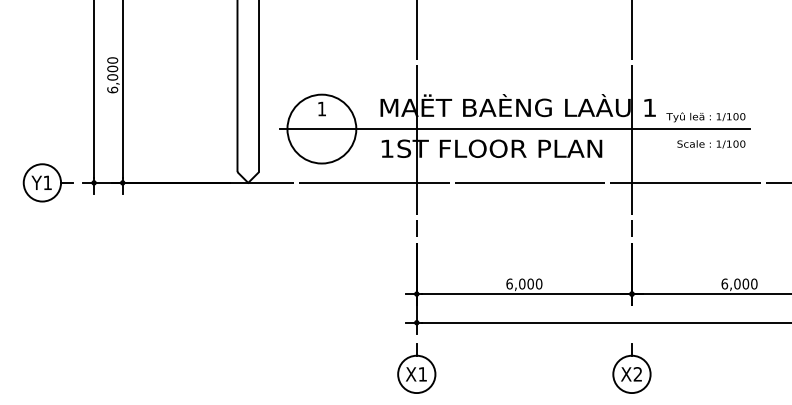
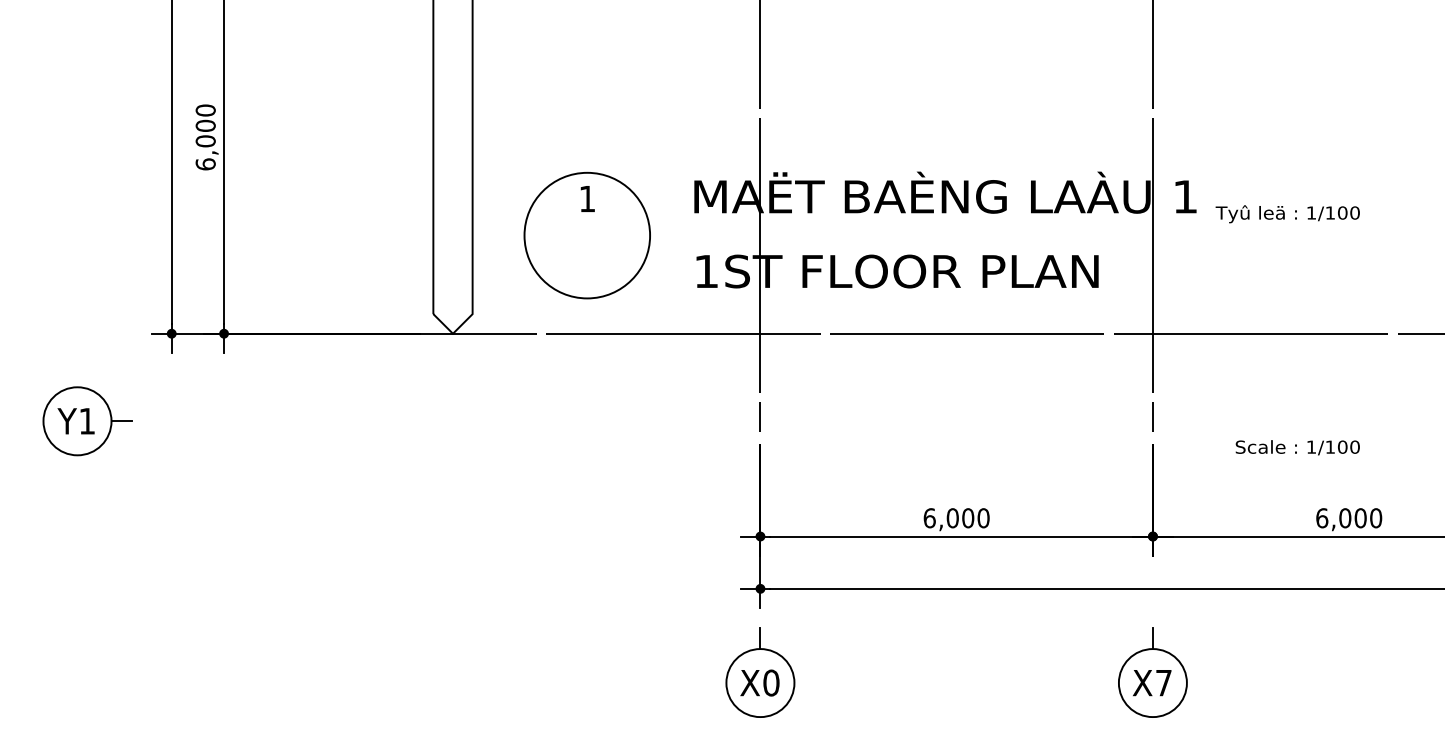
line: (514, 129) -> (938, 236), removed
text: (711, 144) -> (1298, 447), moved
part: (47, 182) -> (86, 420), moved
text: (422, 374) -> (770, 683), X1 -> X0
text: (637, 374) -> (1163, 683), X2 -> X7

